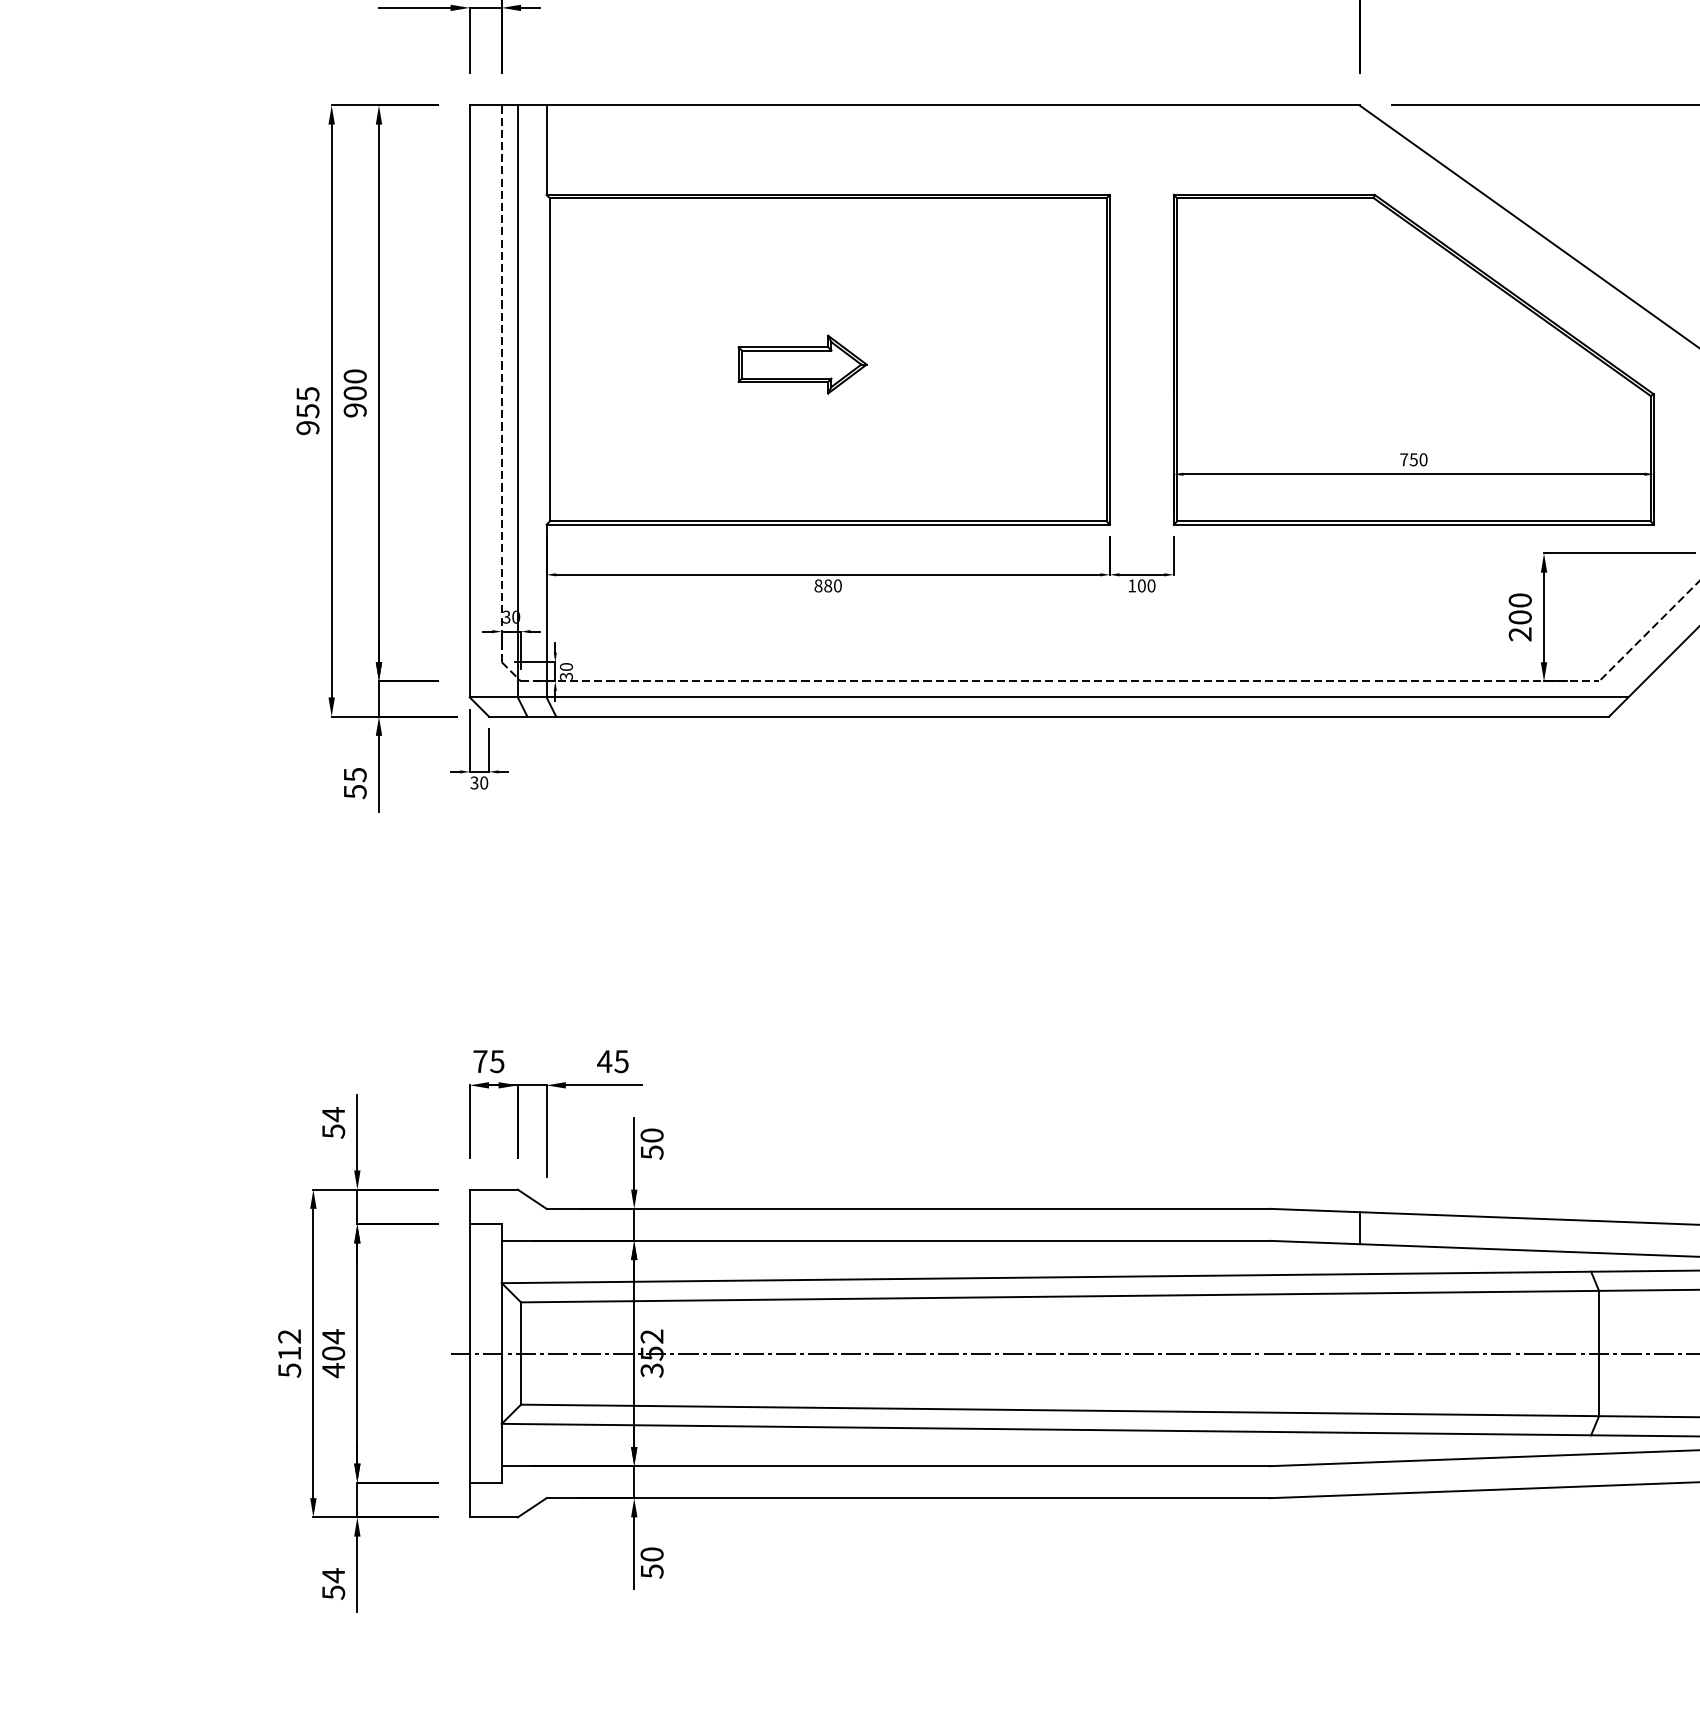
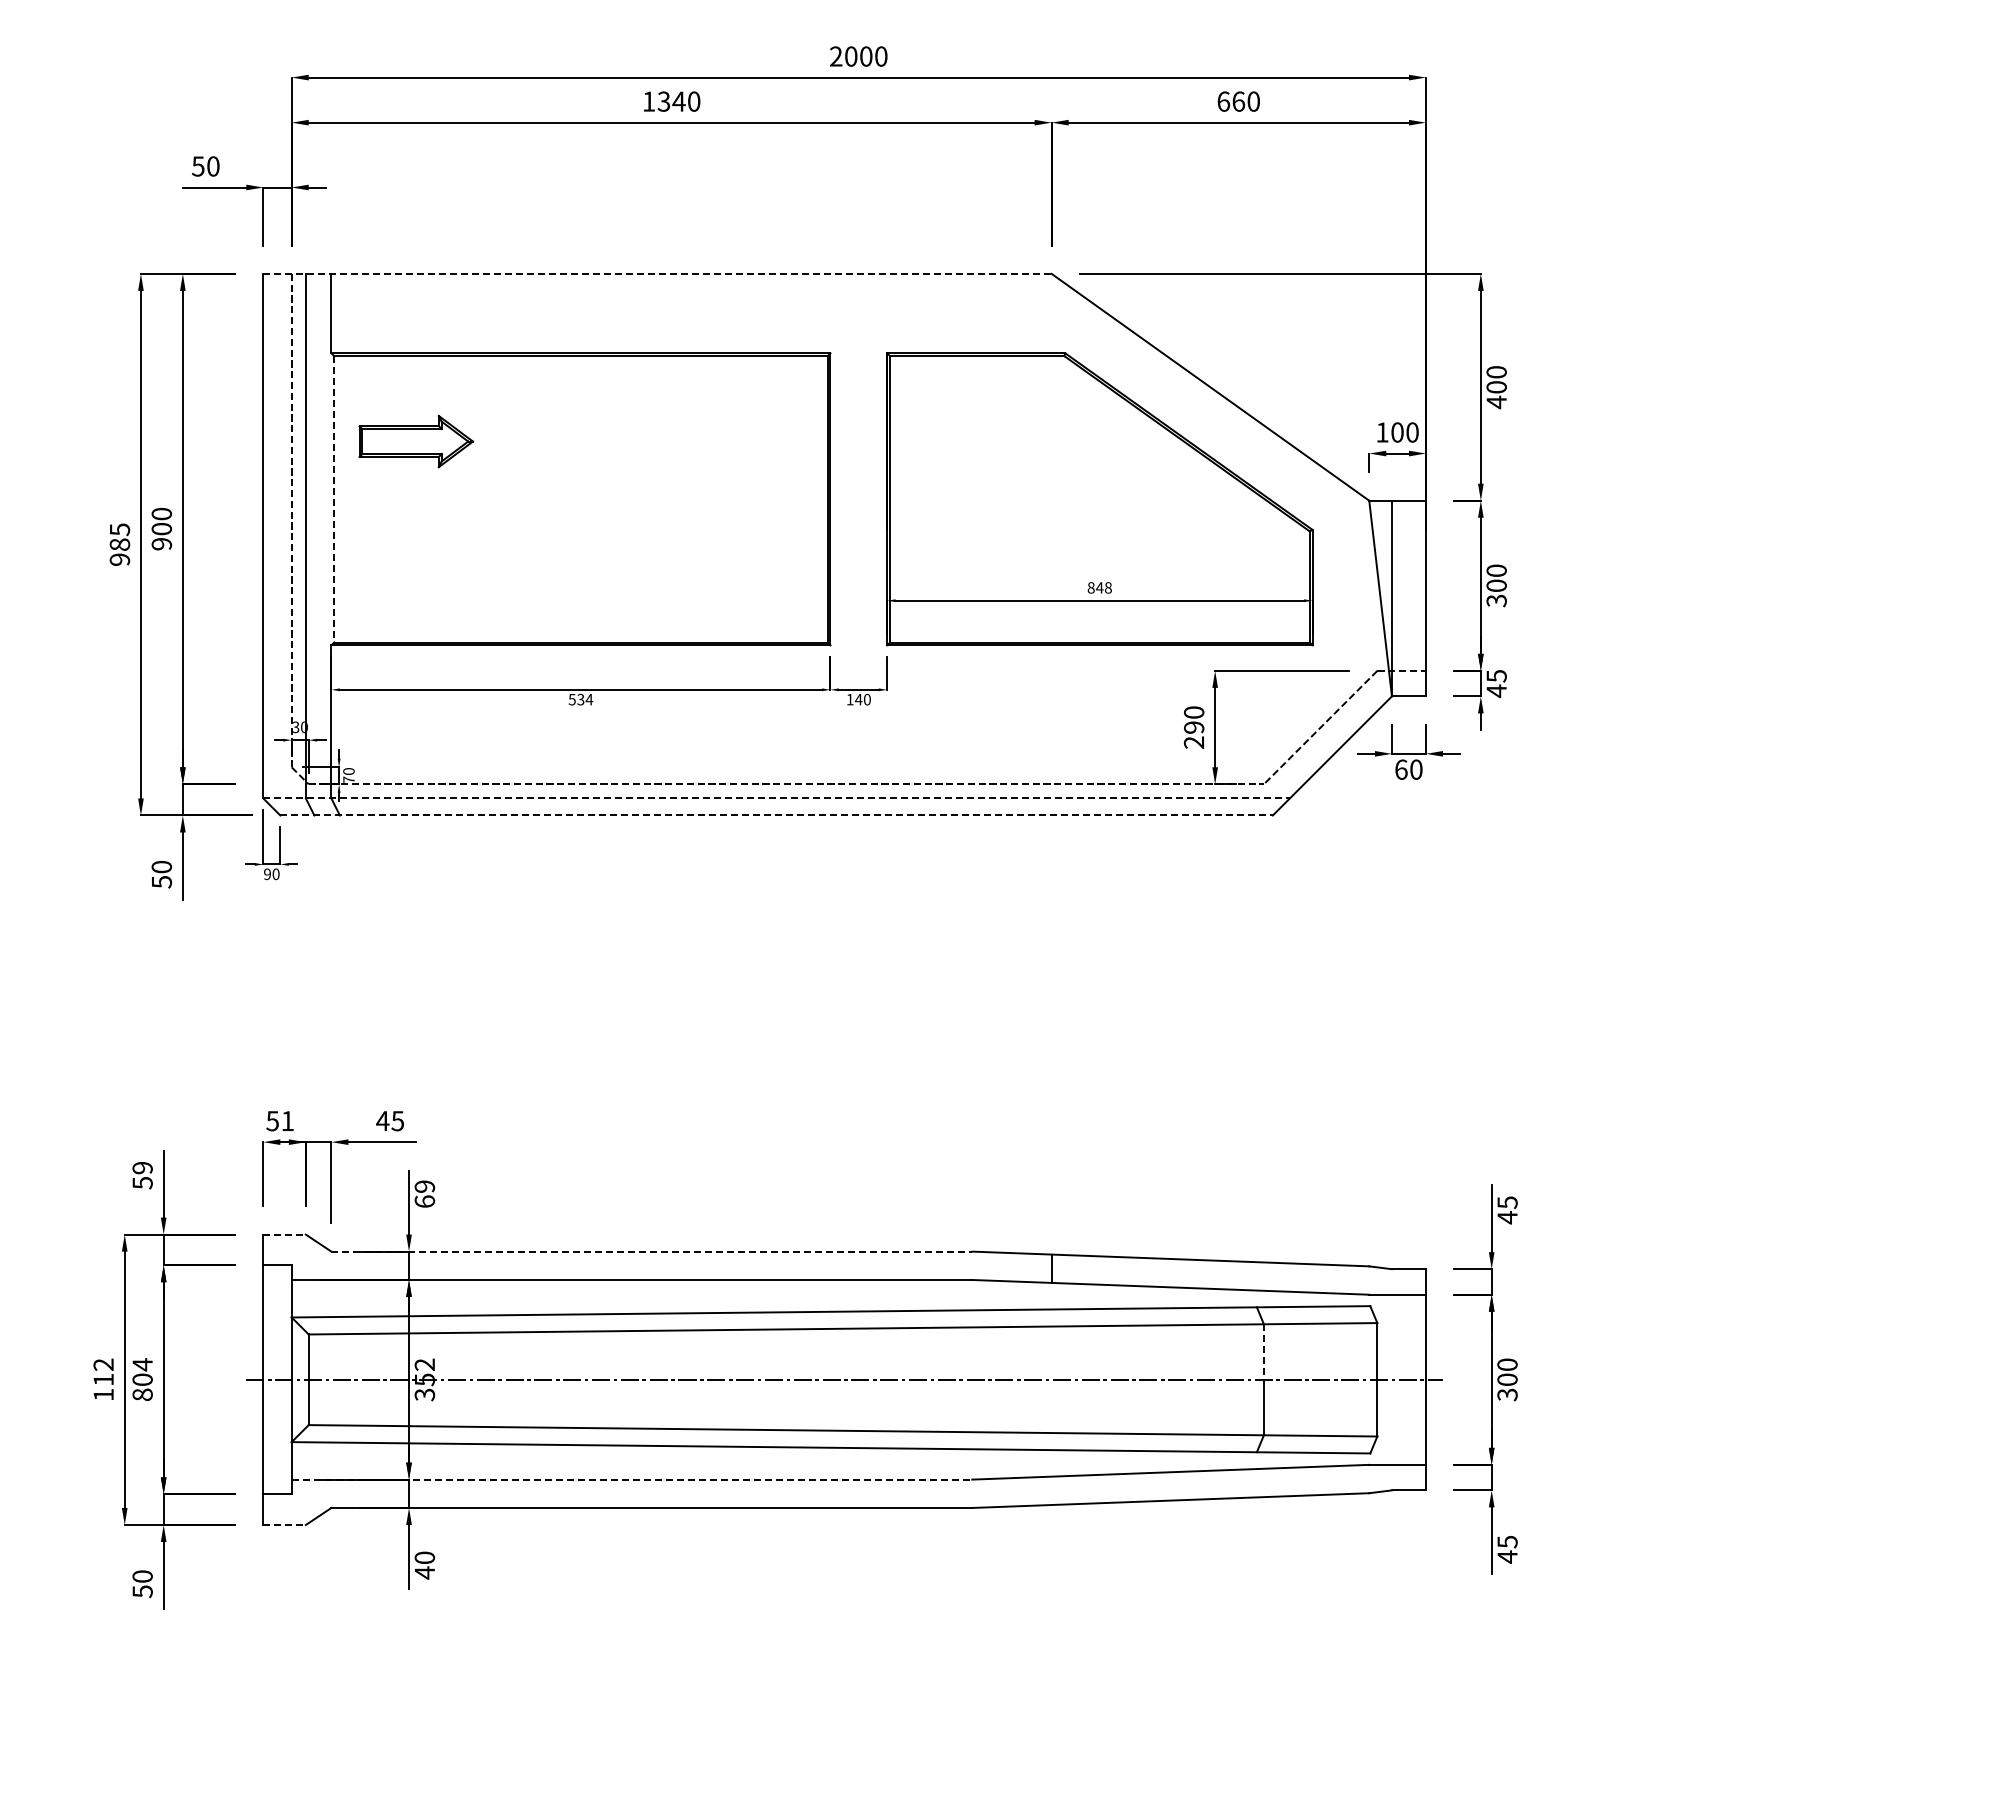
line: (915, 104) -> (658, 273), solid -> dashed
line: (550, 360) -> (334, 499), solid -> dashed
part: (802, 364) -> (416, 441), moved
text: (307, 410) -> (119, 544), 955 -> 985
text: (1413, 459) -> (1099, 587), 750 -> 848
text: (827, 585) -> (580, 699), 880 -> 534
text: (1141, 585) -> (858, 699), 100 -> 140
text: (1520, 617) -> (1194, 727), 200 -> 290
text: (565, 676) -> (348, 779), 30 -> 70
line: (1050, 697) -> (777, 798), solid -> dashed
line: (1050, 716) -> (777, 815), solid -> dashed
text: (354, 774) -> (161, 866), 55 -> 50
text: (474, 782) -> (267, 873), 30 -> 90
text: (488, 1062) -> (279, 1121), 75 -> 51
text: (333, 1113) -> (142, 1167), 54 -> 59
text: (651, 1144) -> (424, 1194), 50 -> 69
line: (494, 1189) -> (285, 1234), solid -> dashed
line: (909, 1208) -> (652, 1251), solid -> dashed
line: (1598, 1322) -> (1263, 1352), solid -> dashed
text: (289, 1370) -> (103, 1394), 512 -> 112
text: (333, 1370) -> (142, 1394), 404 -> 804
line: (886, 1466) -> (632, 1479), solid -> dashed
line: (494, 1516) -> (285, 1524), solid -> dashed
text: (652, 1571) -> (425, 1572), 50 -> 40
text: (333, 1575) -> (142, 1576), 54 -> 50

